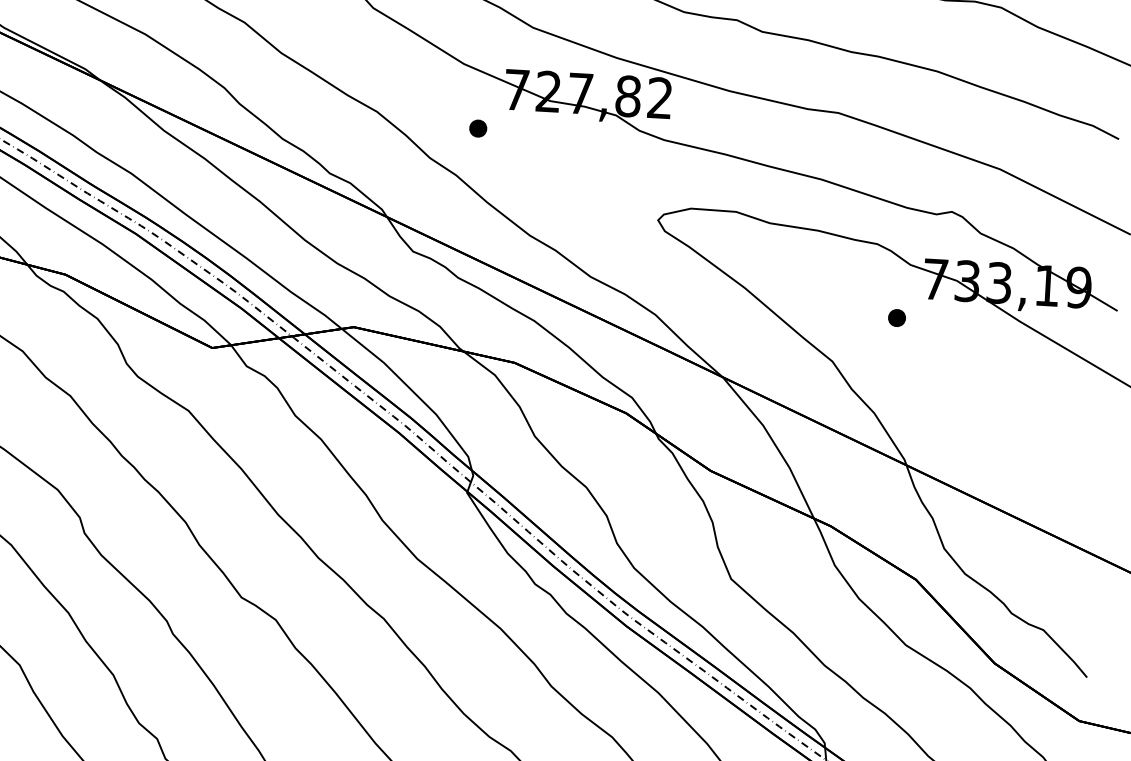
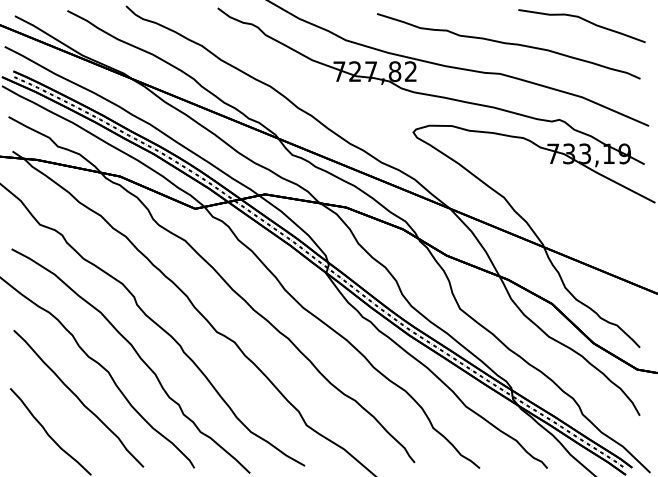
part: (476, 127) -> (320, 91), removed
part: (895, 316) -> (534, 173), removed

